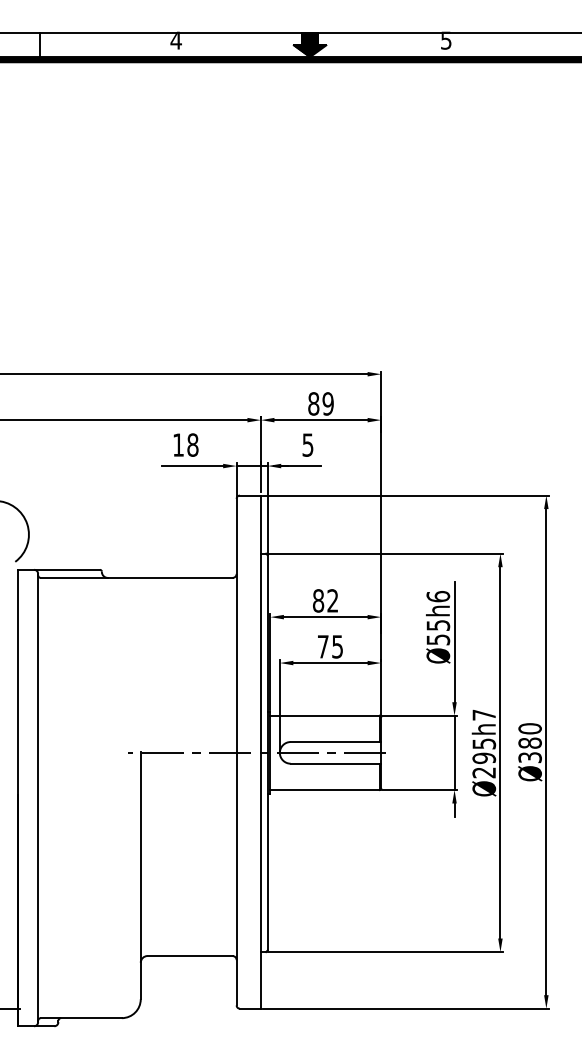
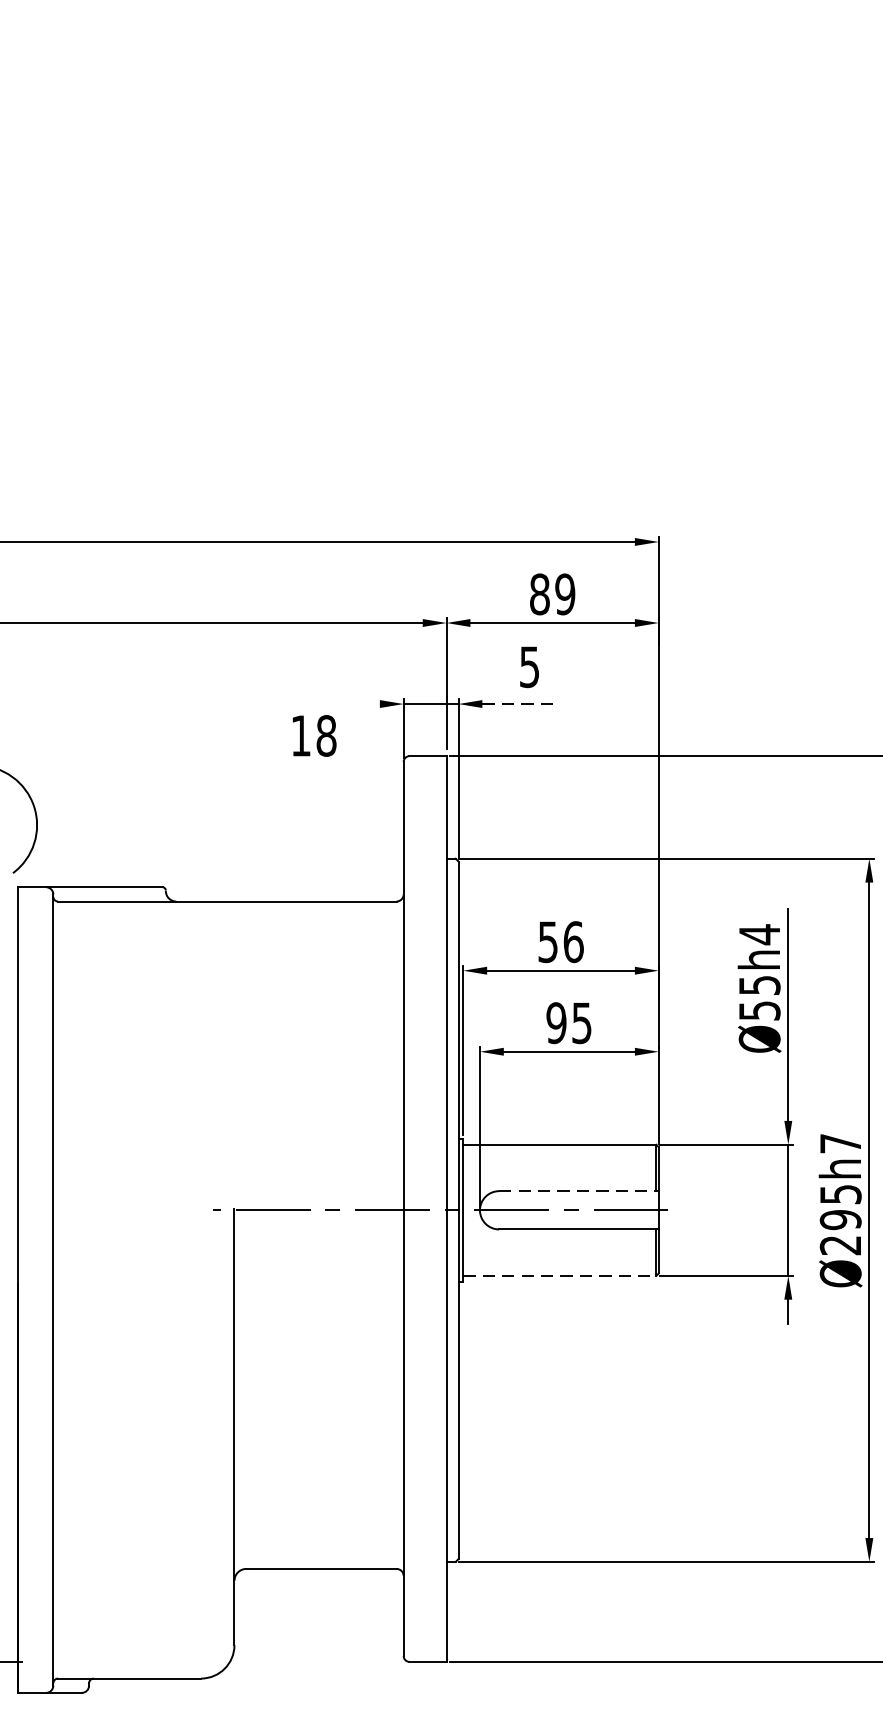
text: (185, 444) -> (313, 734), moved
line: (192, 466) -> (325, 704), removed
line: (301, 466) -> (518, 704), solid -> dashed
text: (438, 596) -> (759, 934), Ø55h6 -> Ø55h4
text: (325, 600) -> (560, 941), 82 -> 56
text: (322, 646) -> (555, 1022), 75 -> 95
line: (336, 742) -> (579, 1192), solid -> dashed
line: (325, 790) -> (560, 1276), solid -> dashed

